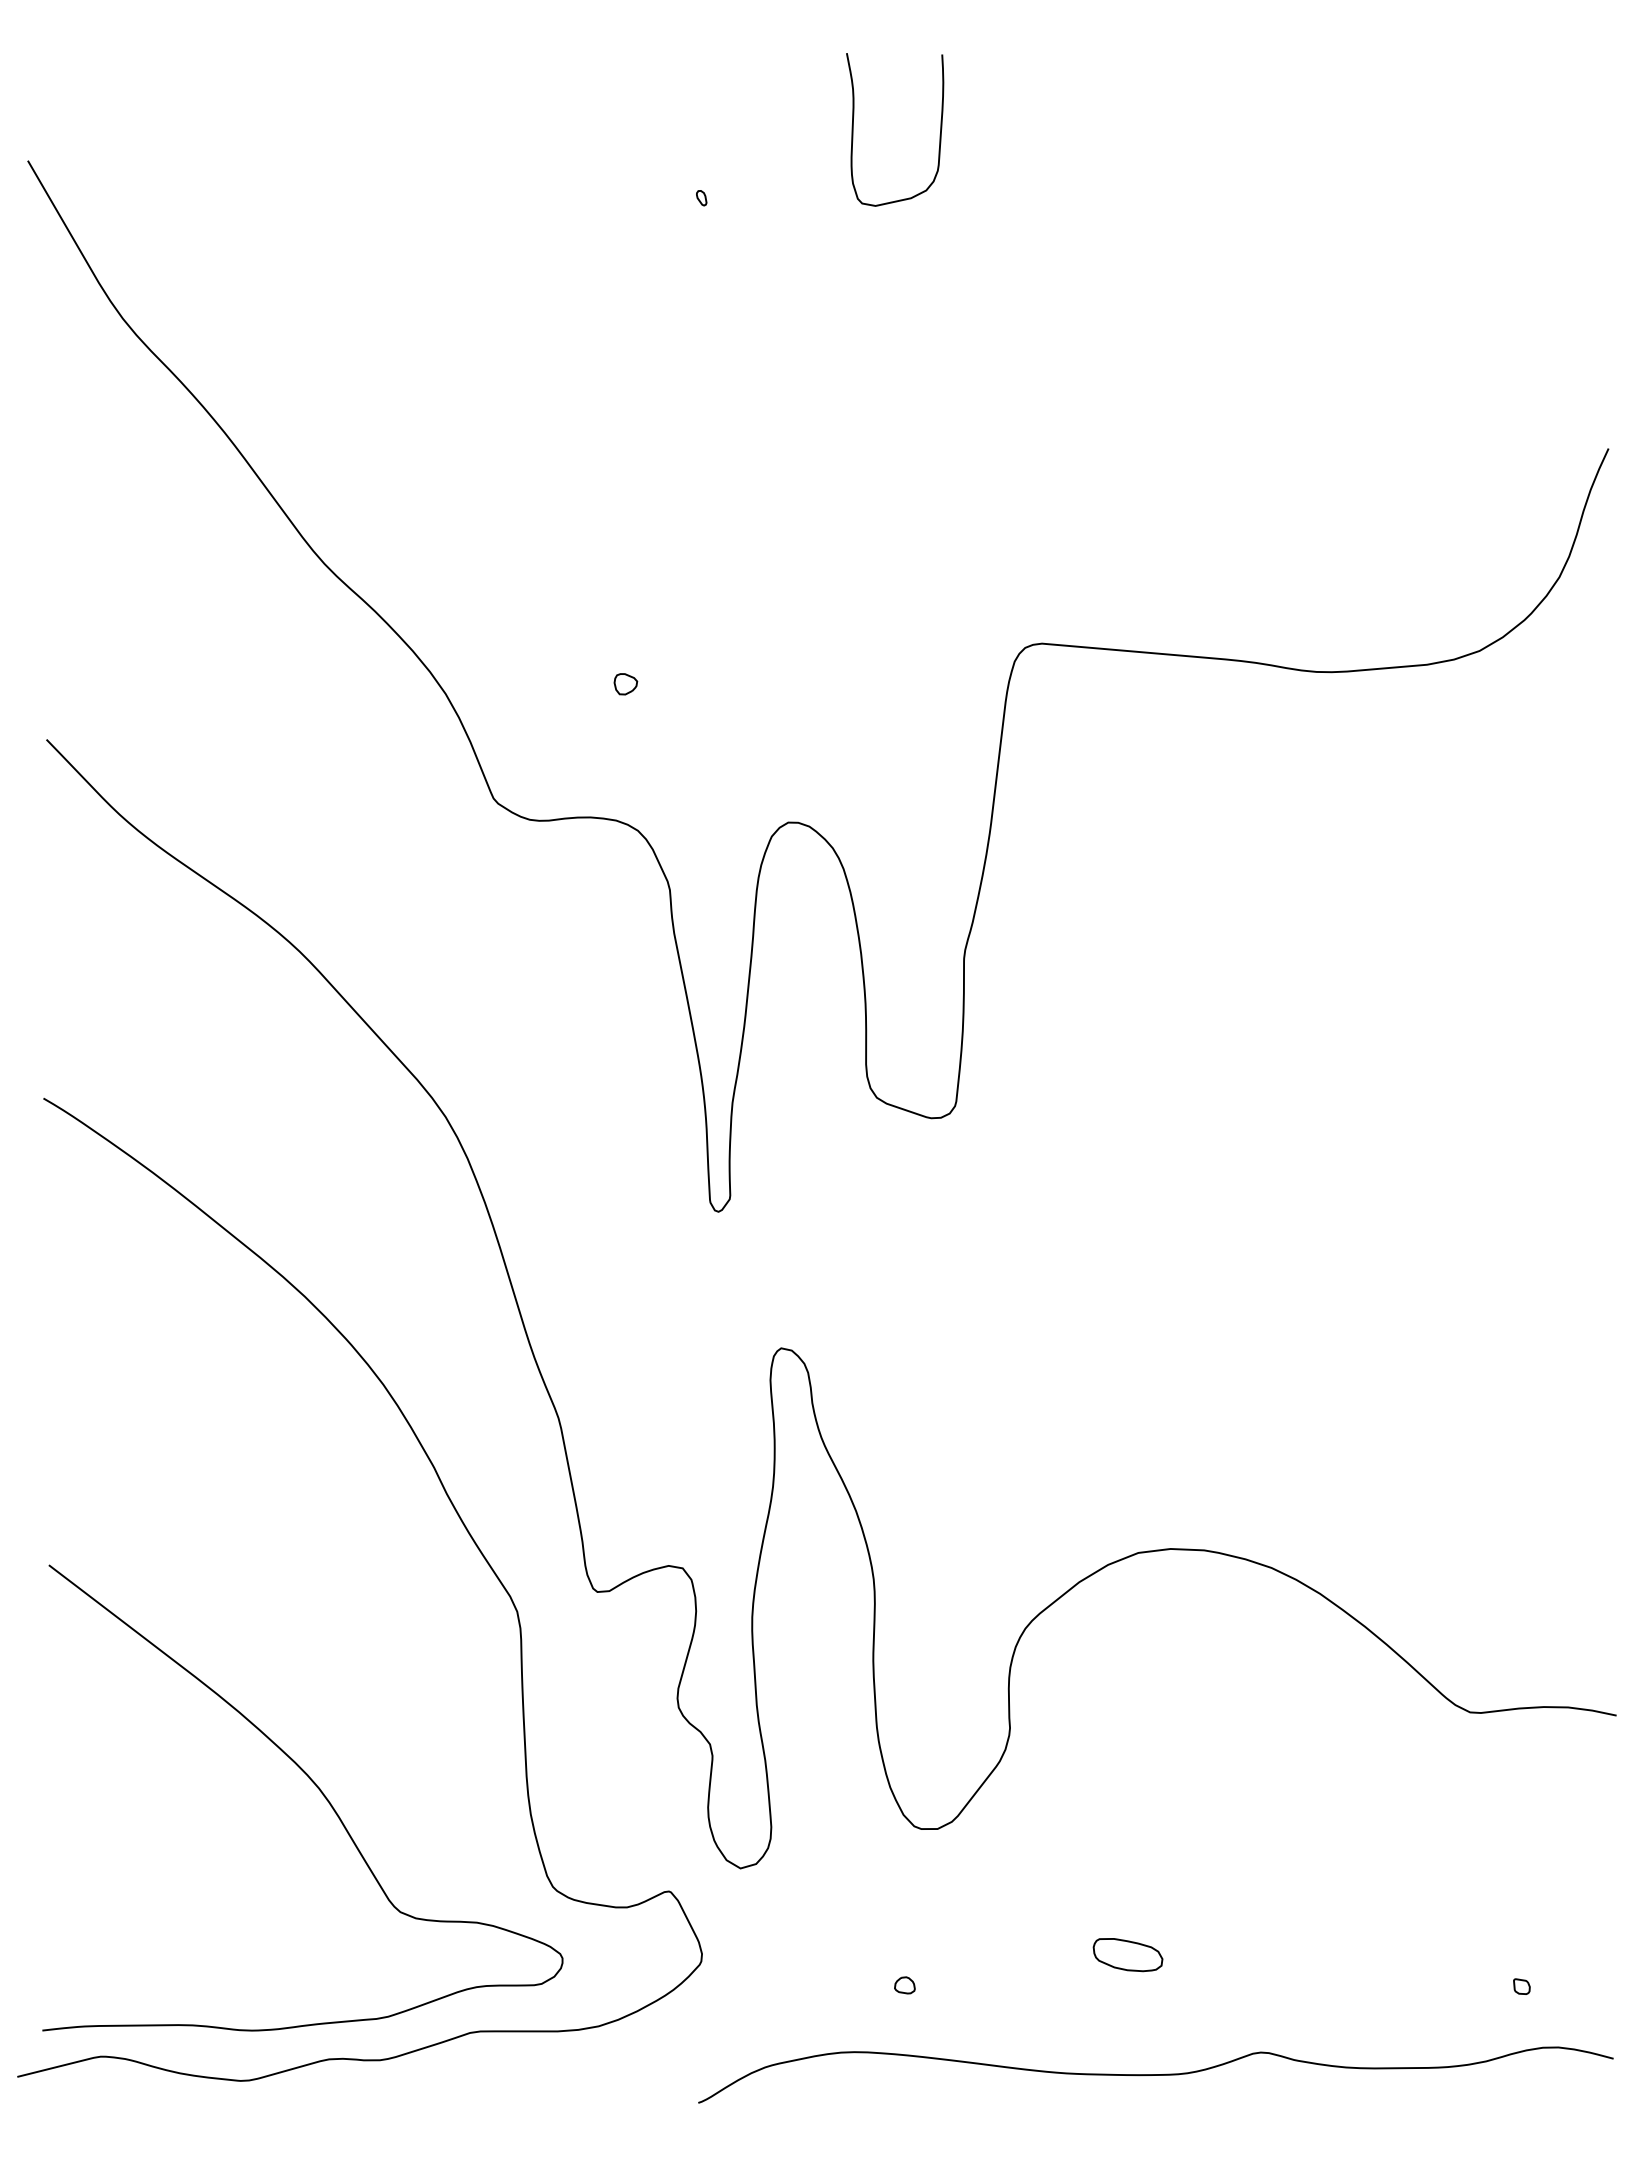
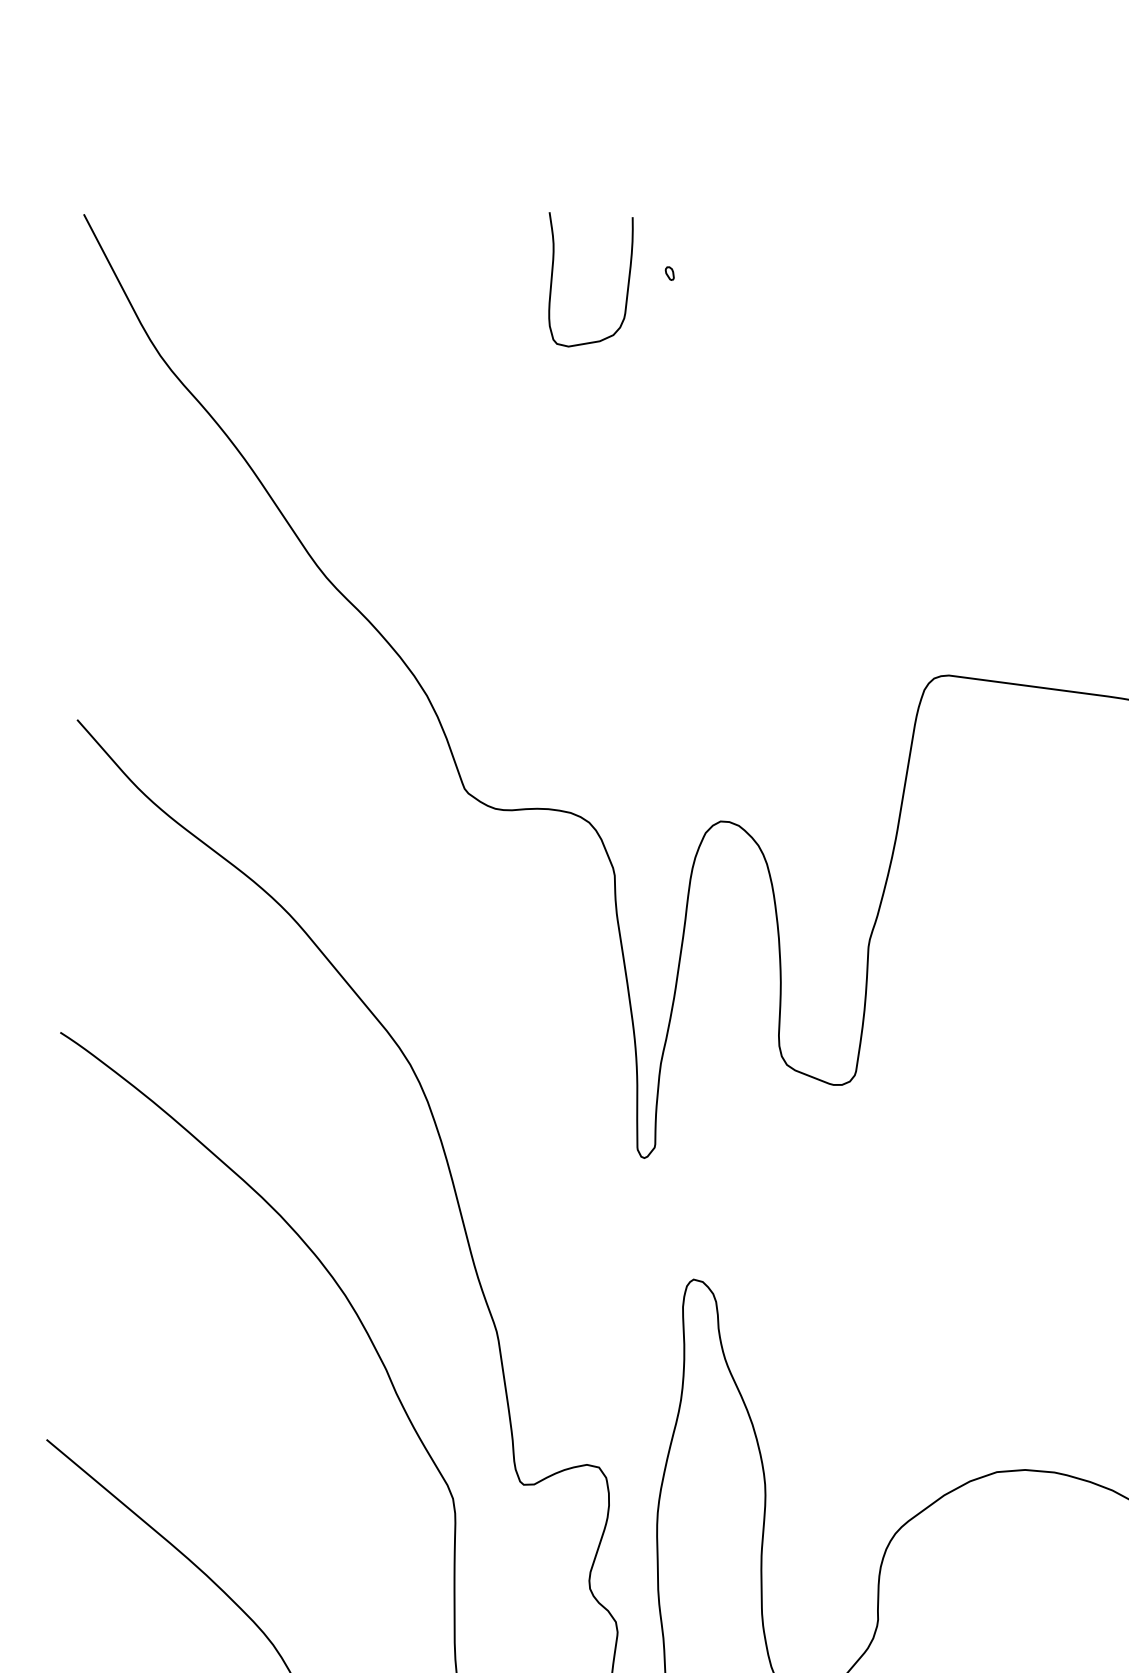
curve: (853, 129) -> (552, 279), moved
part: (625, 684) -> (584, 694), removed

